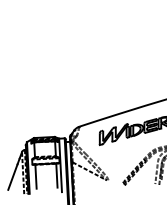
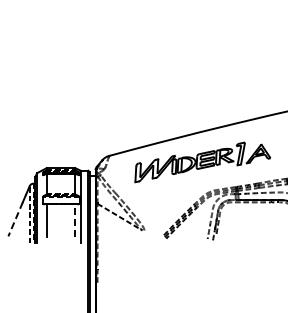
line: (57, 175) -> (75, 220), solid -> dashed
line: (12, 177) -> (15, 219), solid -> dashed

